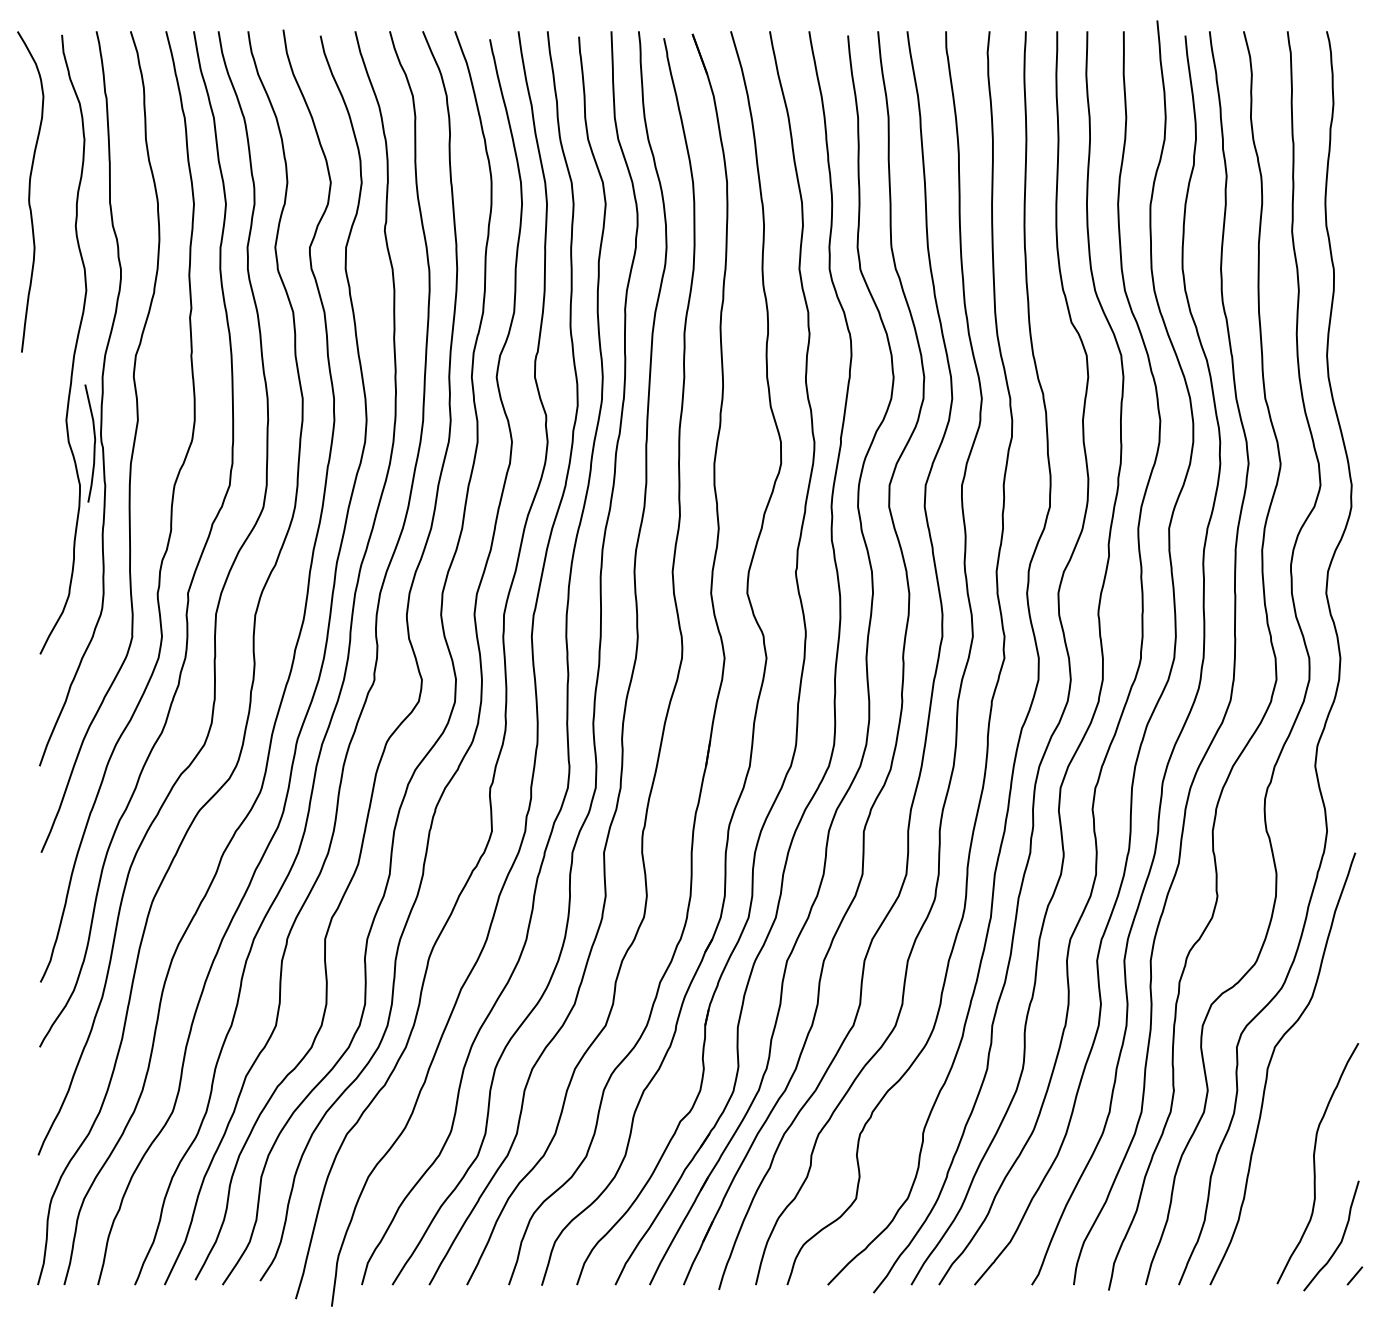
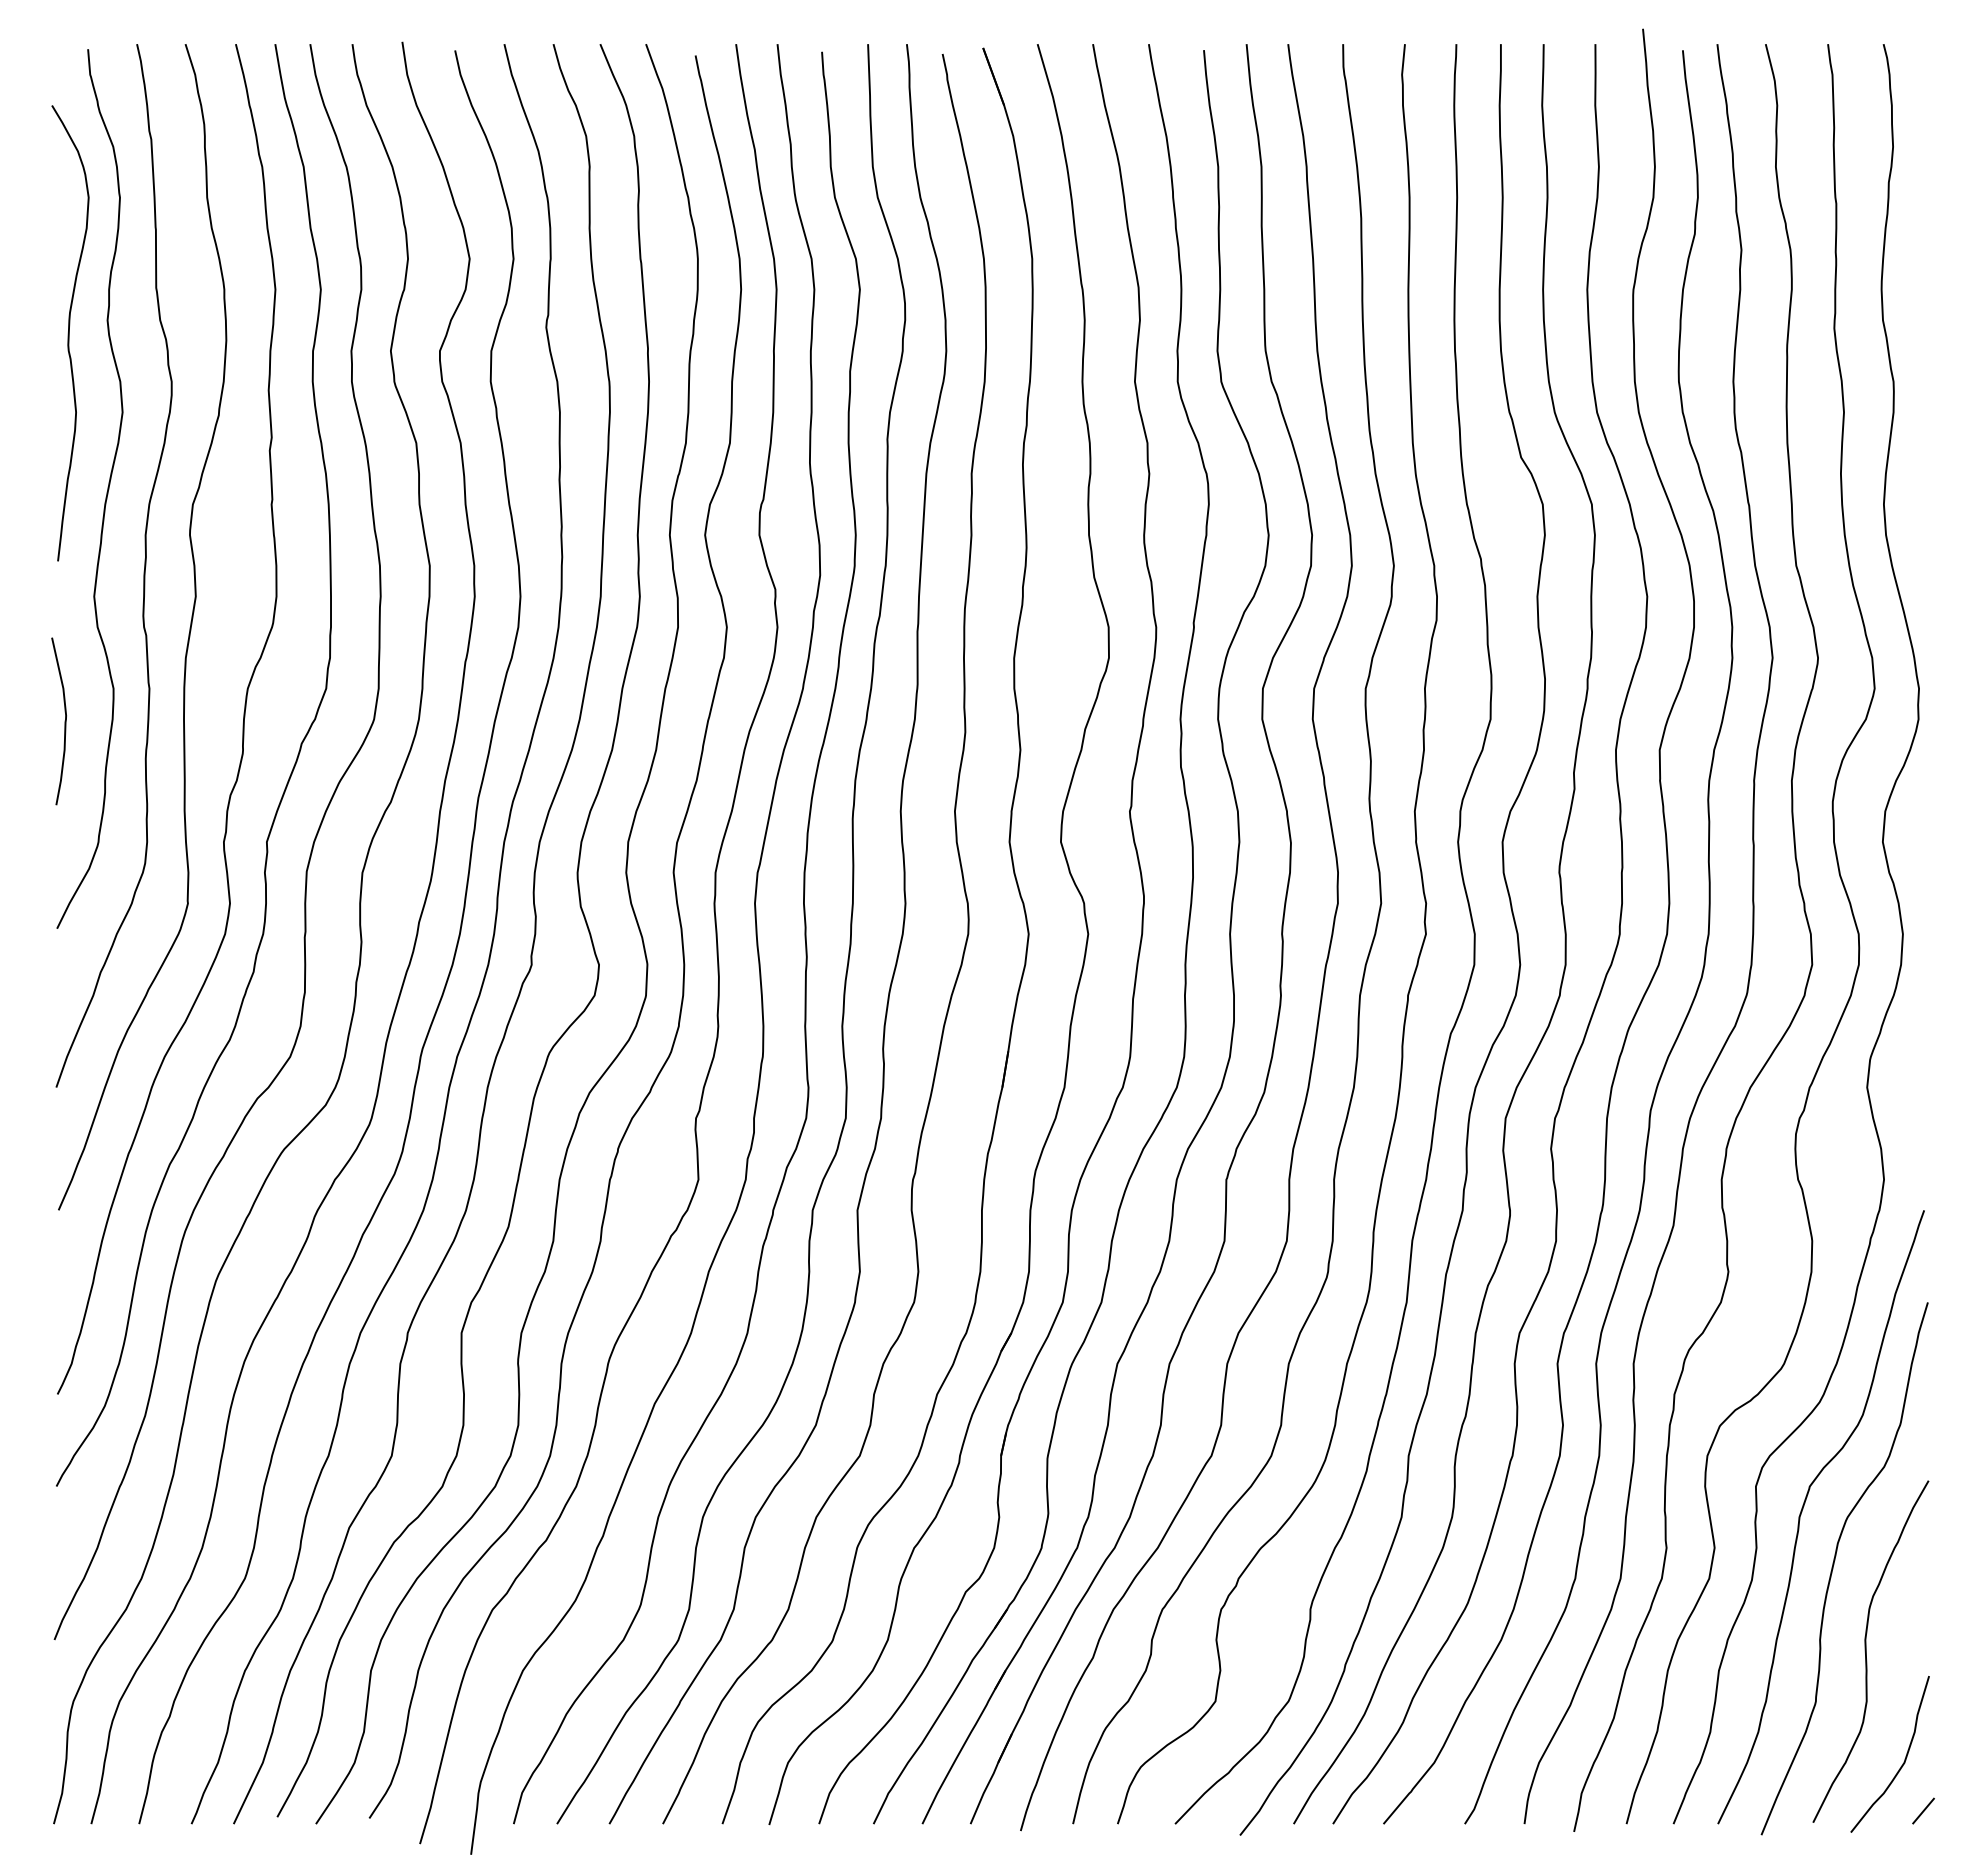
curve: (29, 192) -> (69, 333), moved
curve: (94, 443) -> (64, 721), moved
curve: (1292, 1102) -> (1834, 1564), added

